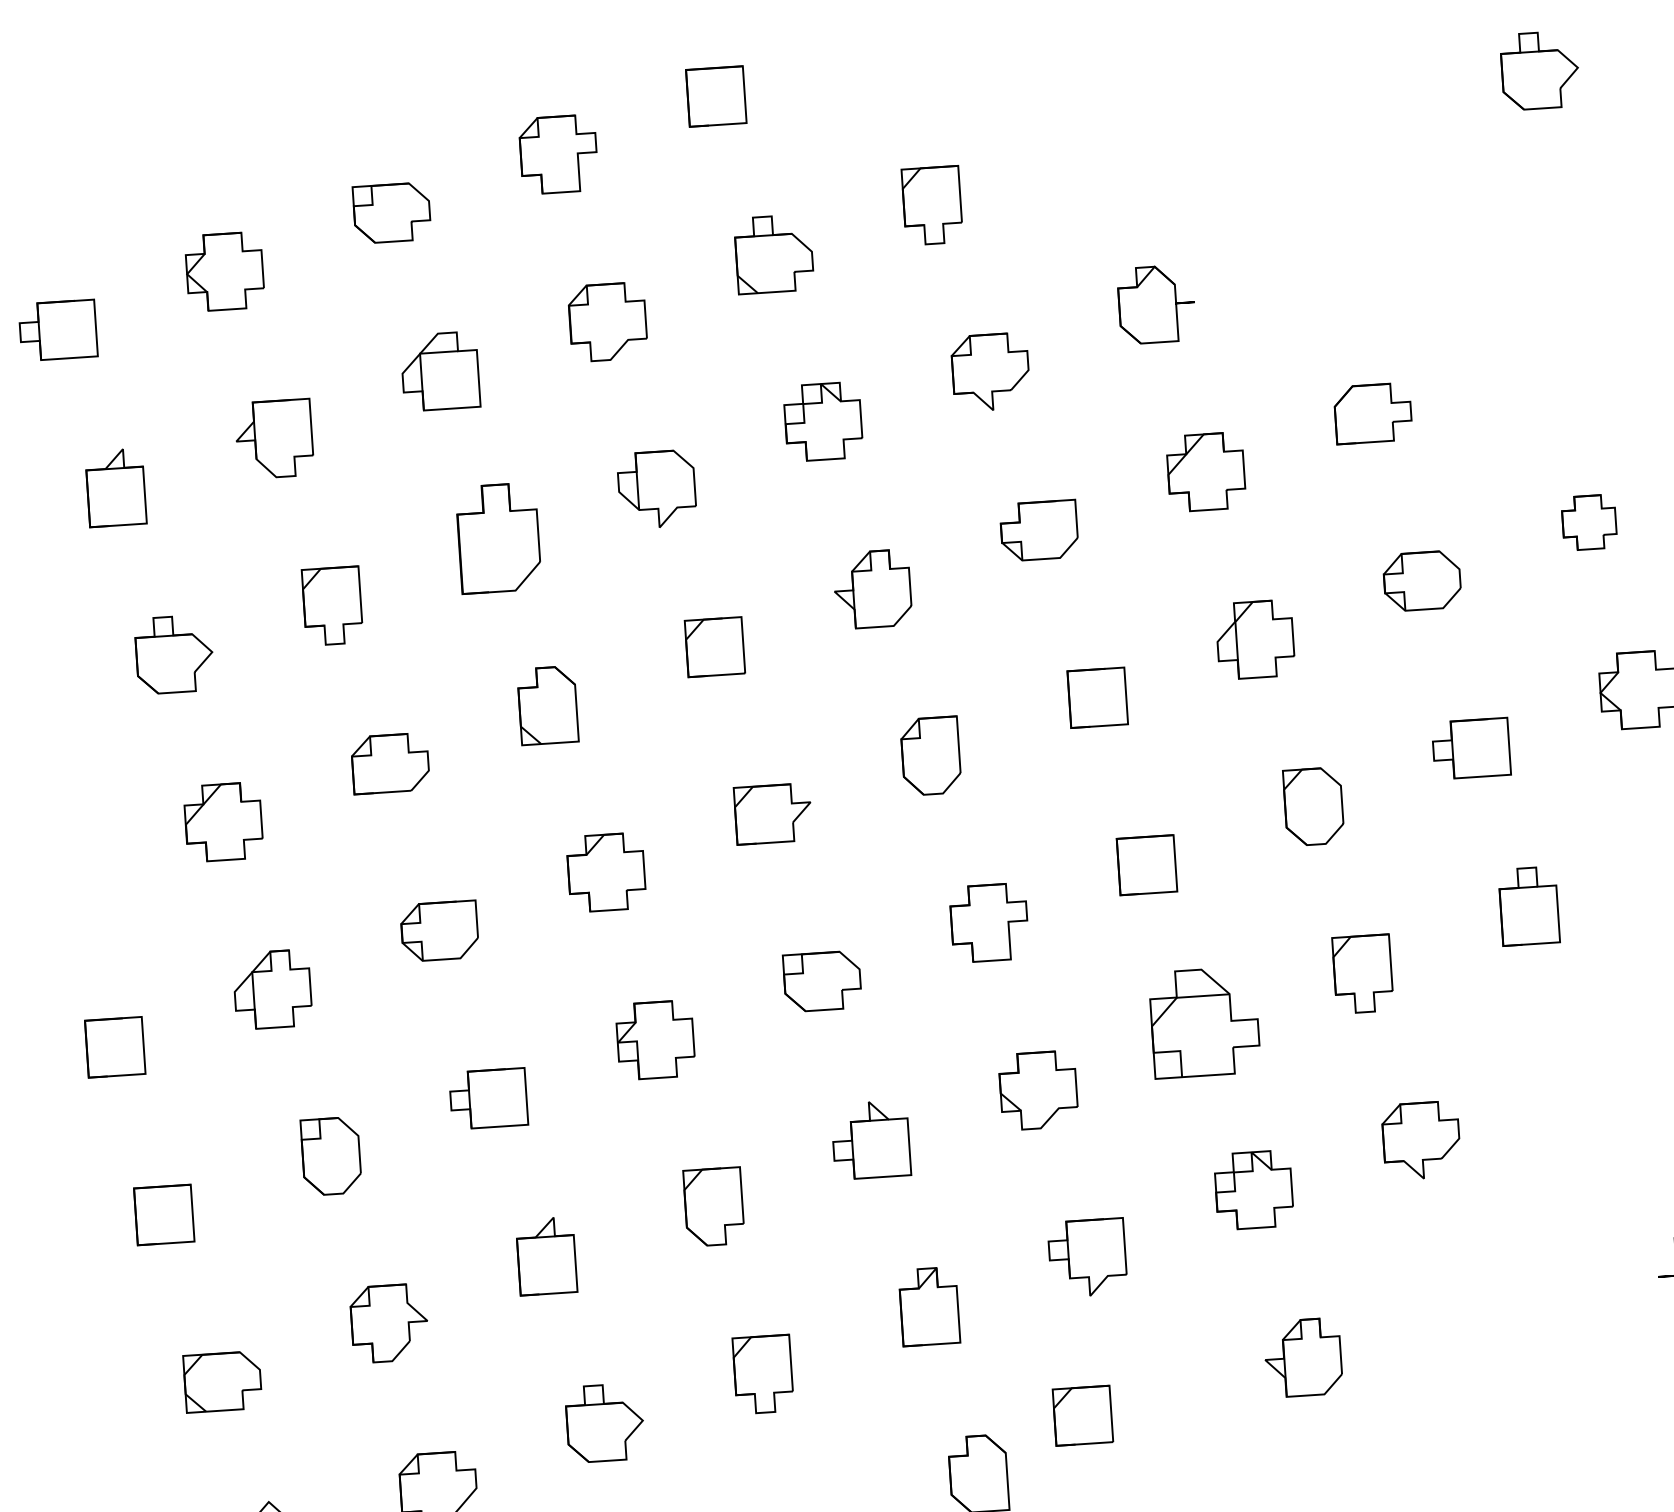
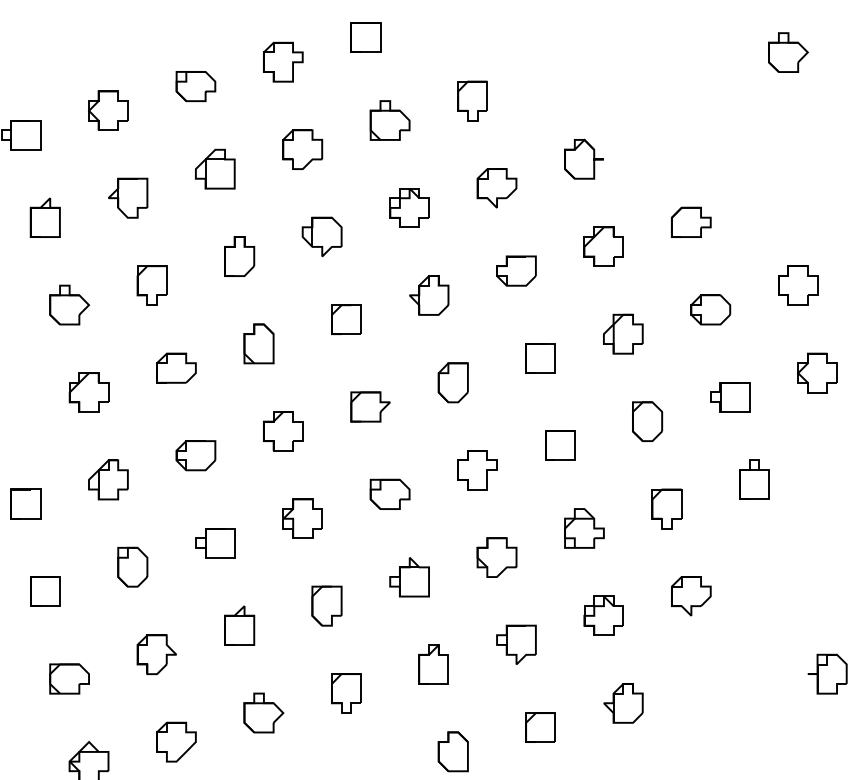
part: (1589, 522) -> (798, 285), size x1.43
part: (498, 538) -> (239, 256), size x0.71
part: (1204, 1022) -> (584, 528), size x0.71
part: (1082, 1415) -> (540, 727), moved

